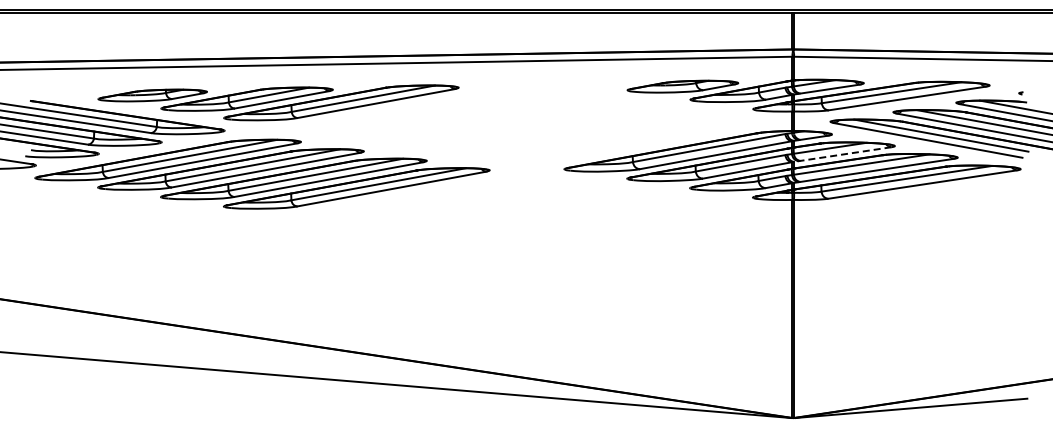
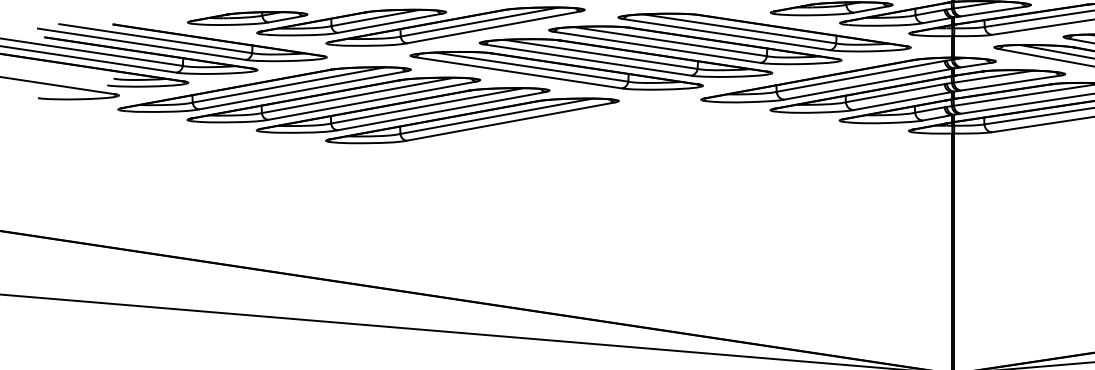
part: (527, 125) -> (660, 51), added
line: (842, 154) -> (1007, 83), dashed -> solid

